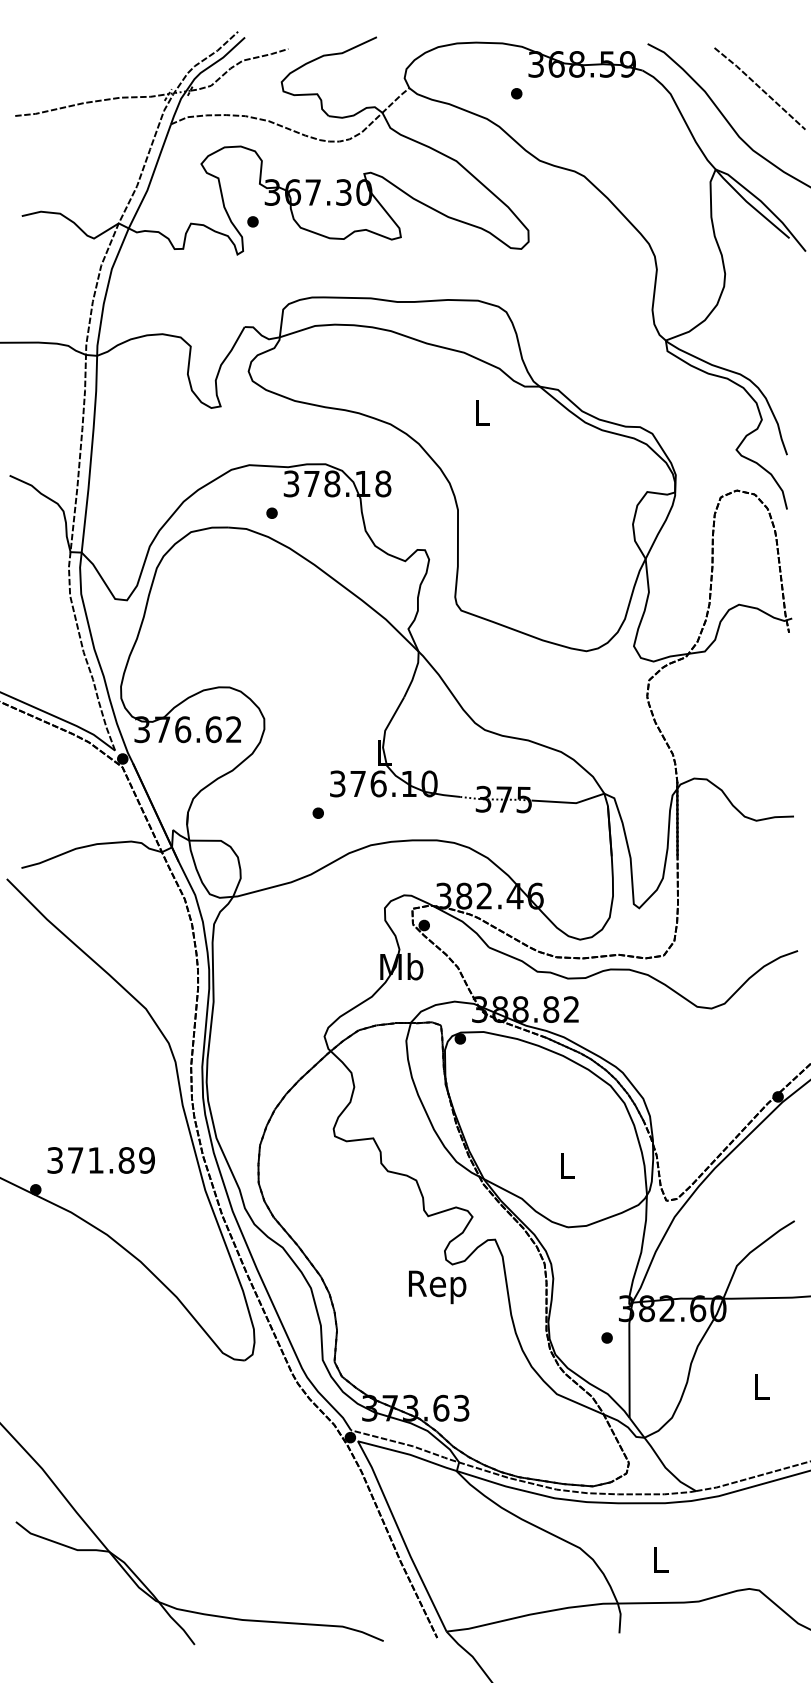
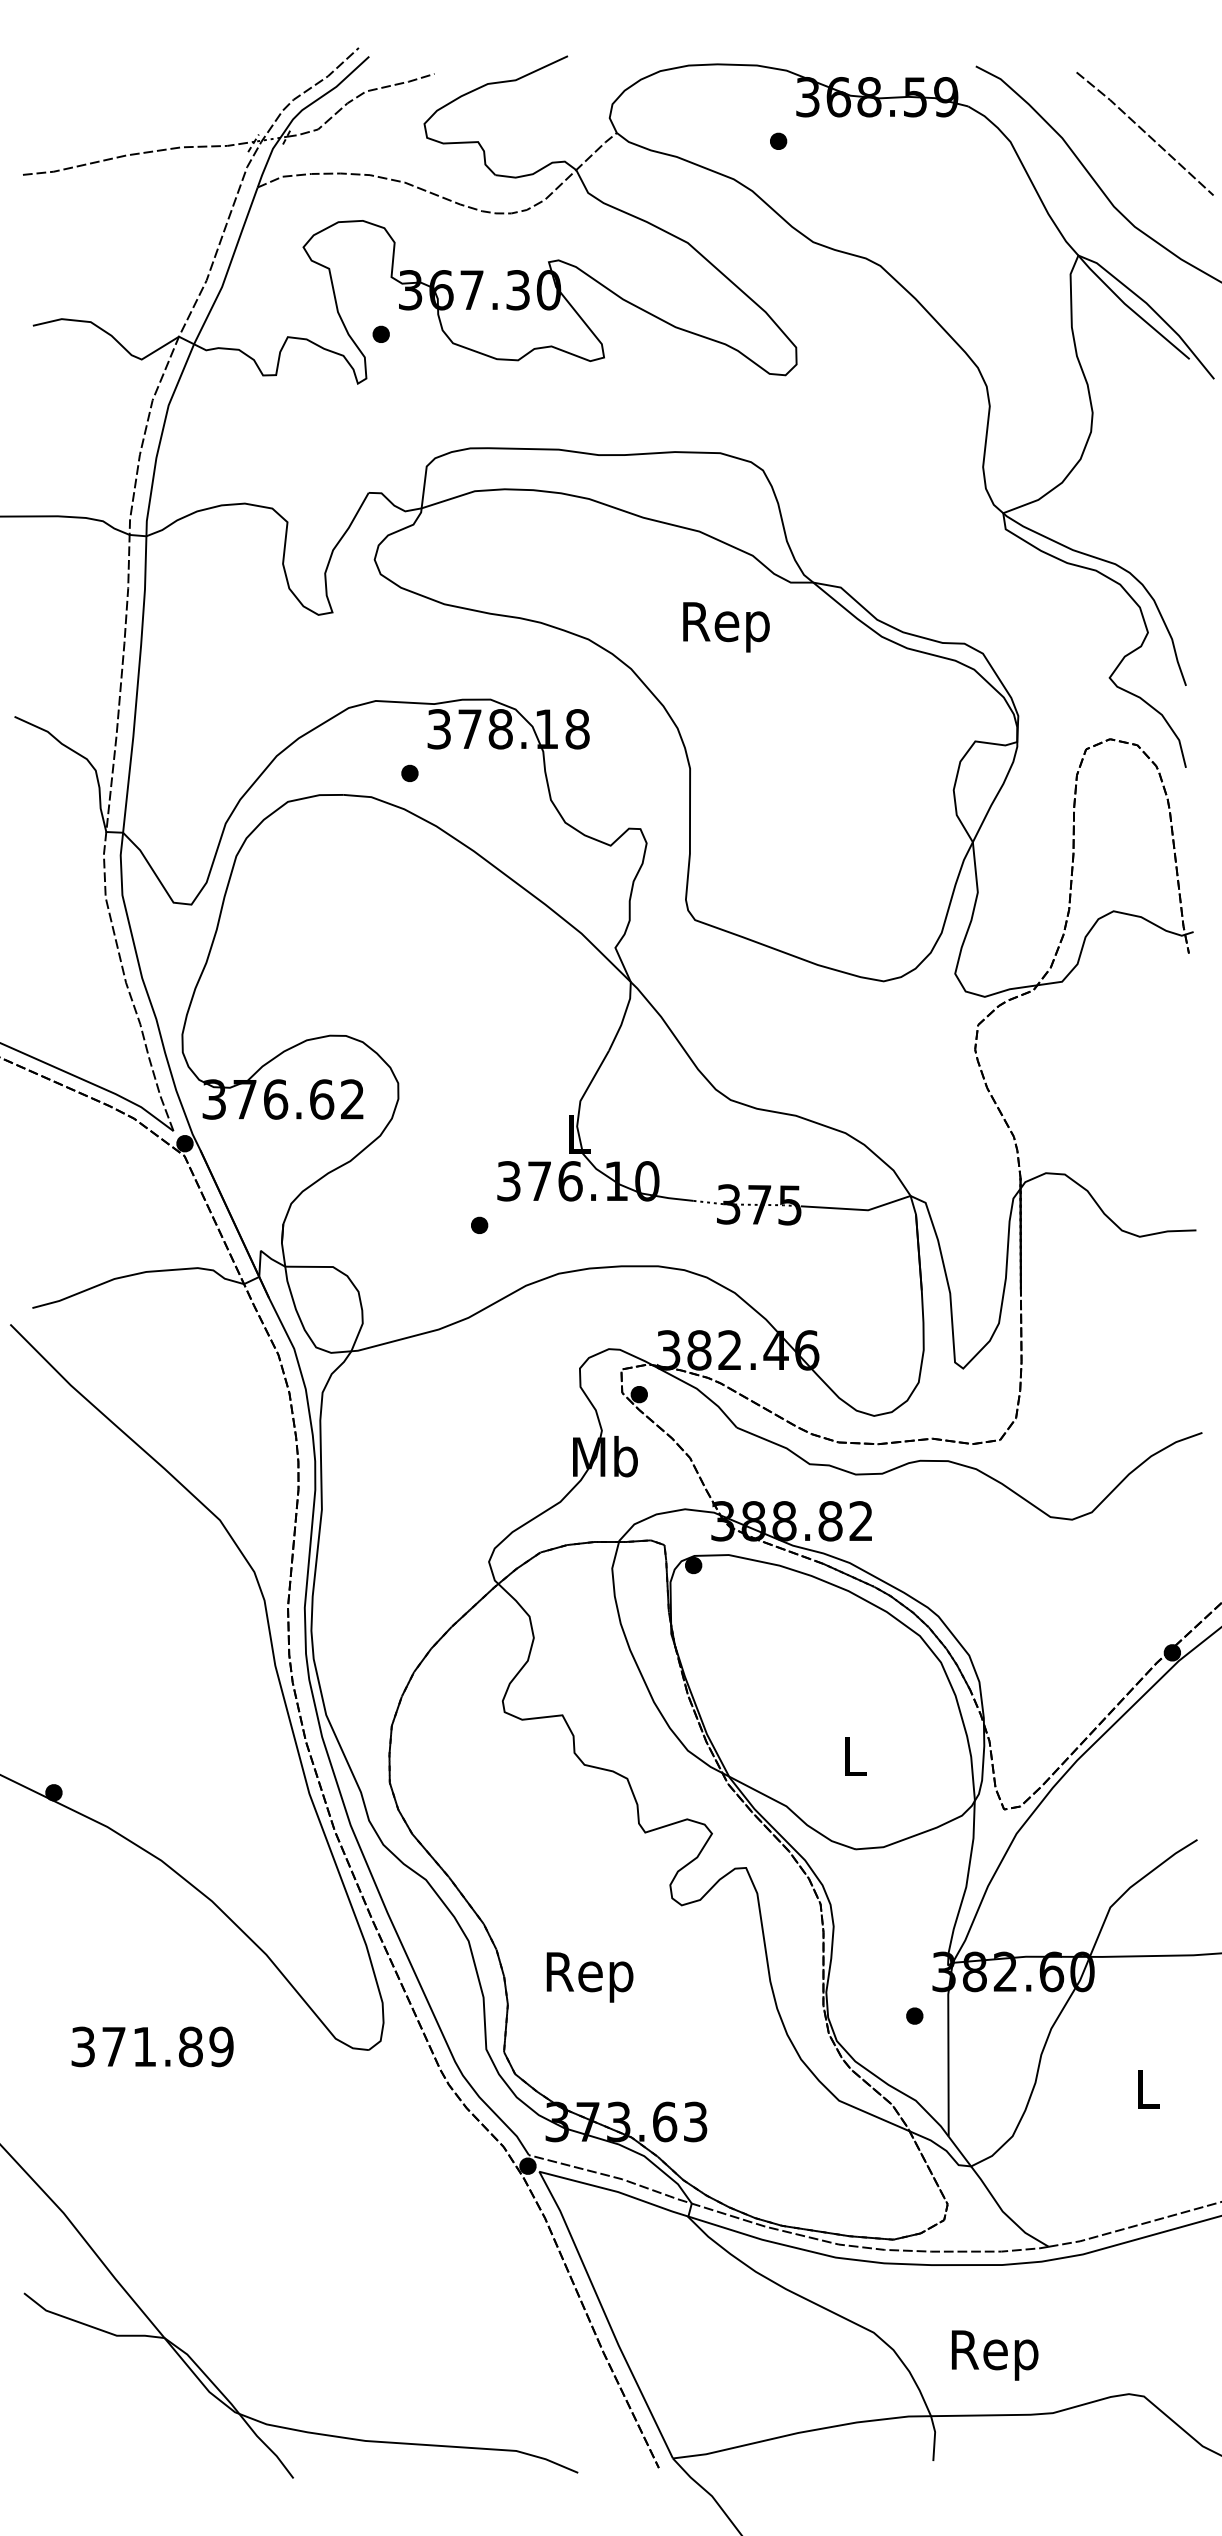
text: (481, 415) -> (725, 626), L -> Rep
text: (100, 1160) -> (151, 2046), moved
text: (437, 1287) -> (589, 1977), moved
text: (660, 1562) -> (995, 2354), L -> Rep

